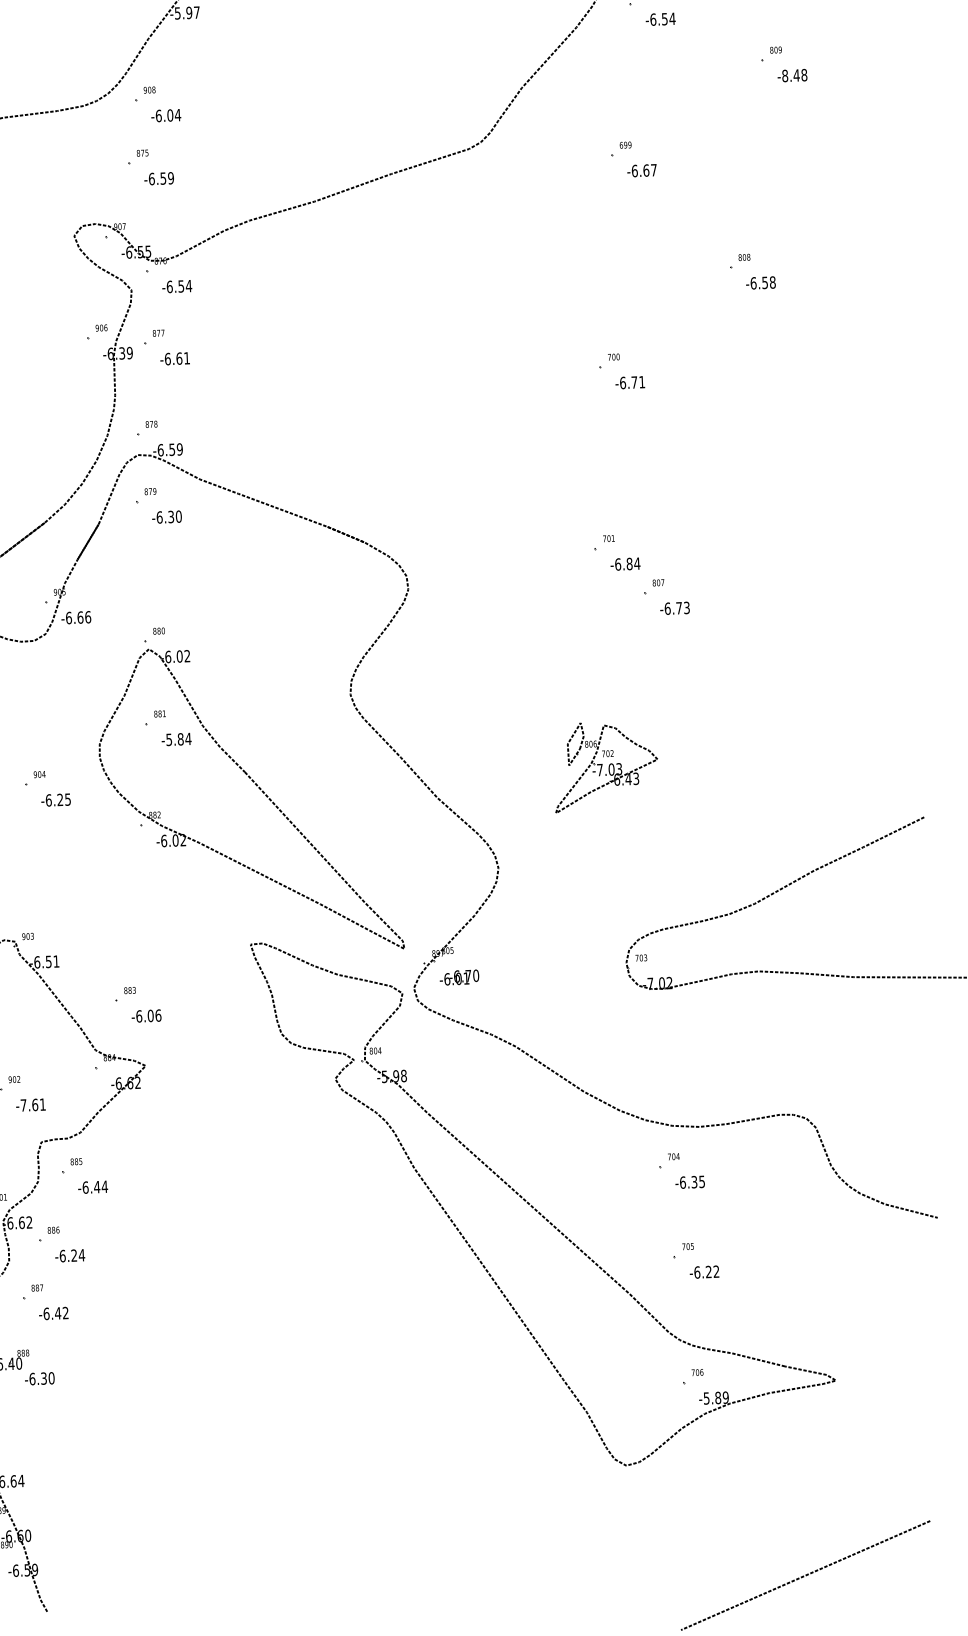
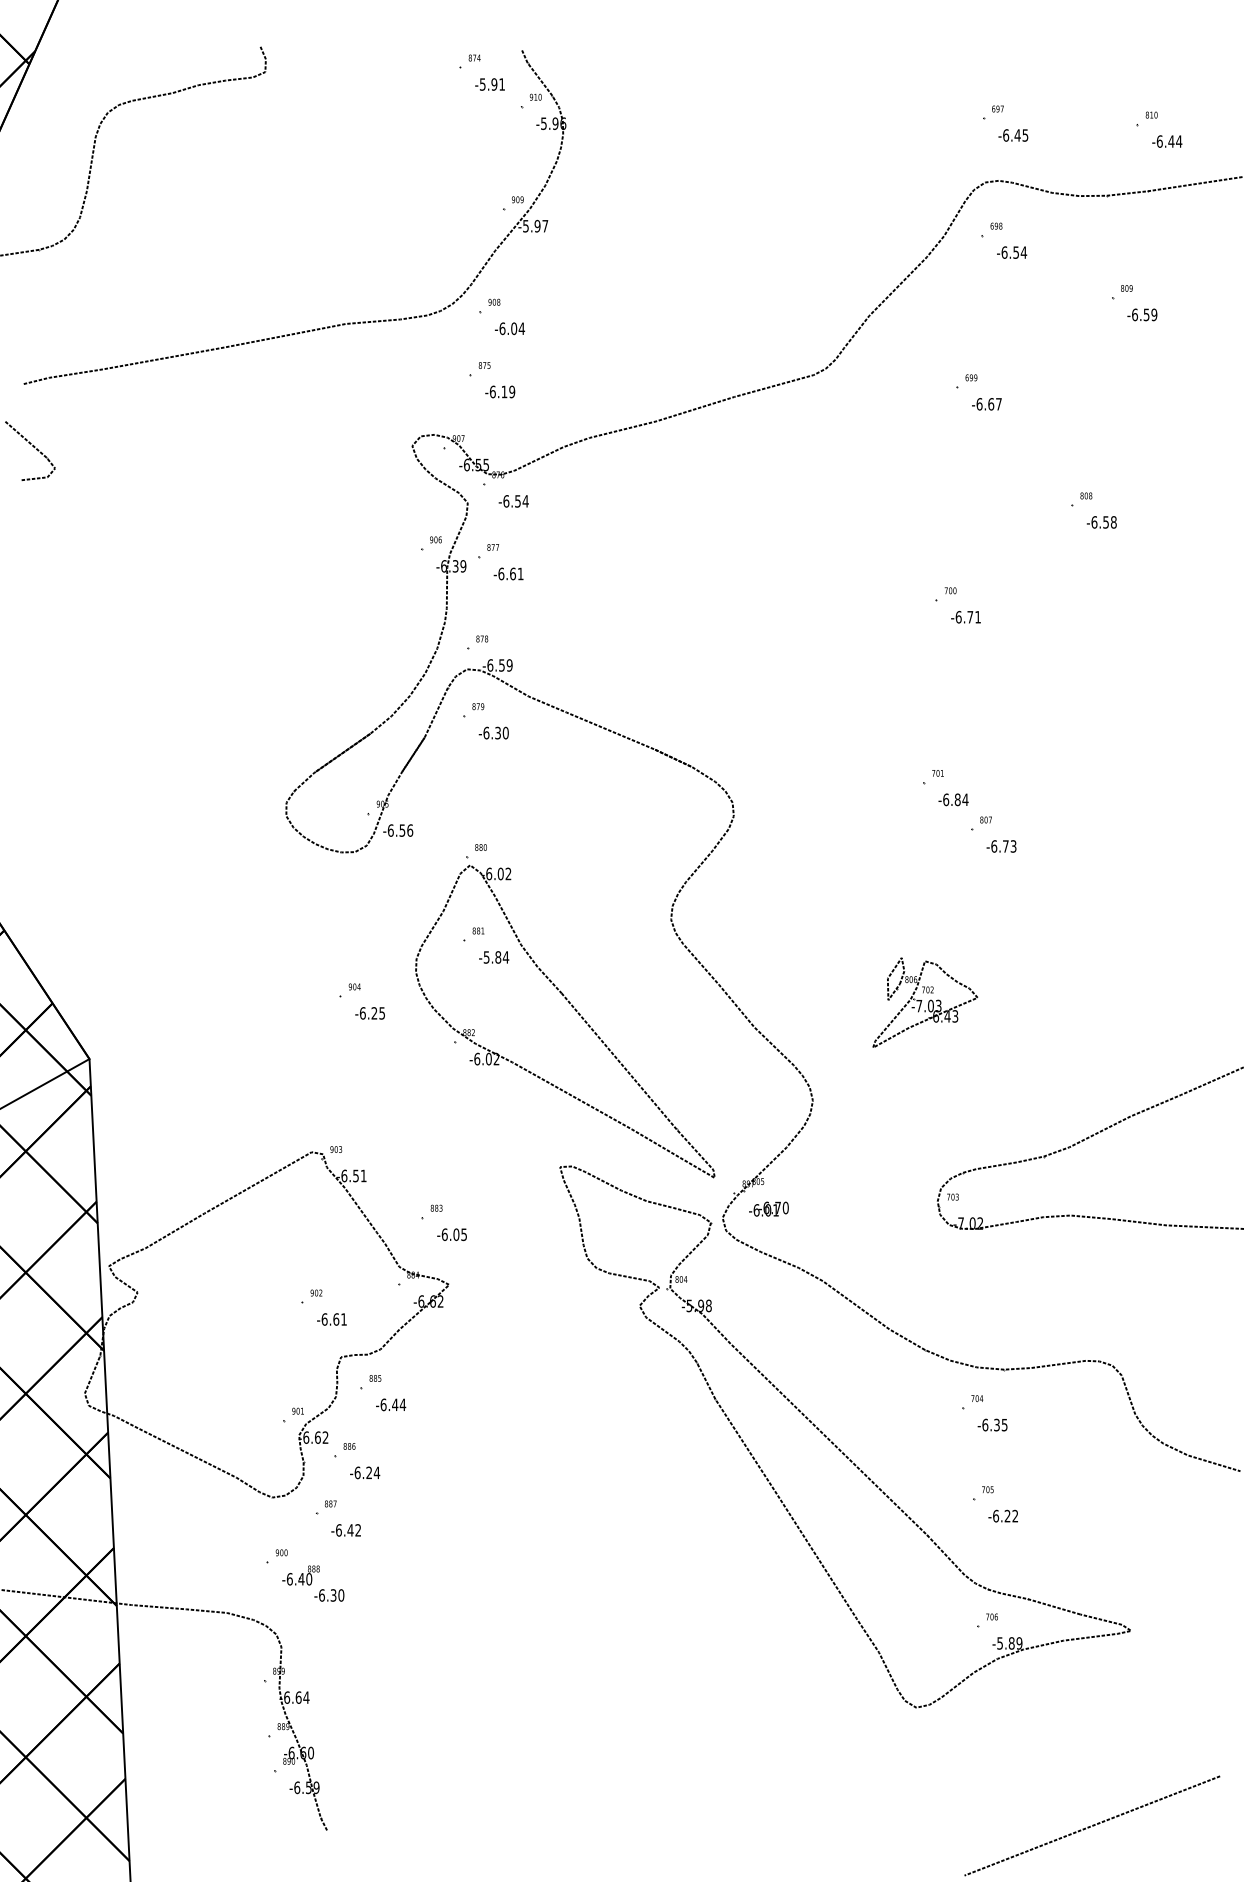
text: (794, 75) -> (1144, 314), -8.48 -> -6.59
text: (163, 178) -> (504, 391), -6.59 -> -6.19
text: (80, 617) -> (402, 830), -6.66 -> -6.56
text: (158, 1015) -> (464, 1234), -6.06 -> -6.05
text: (23, 1105) -> (324, 1319), -7.61 -> -6.61

